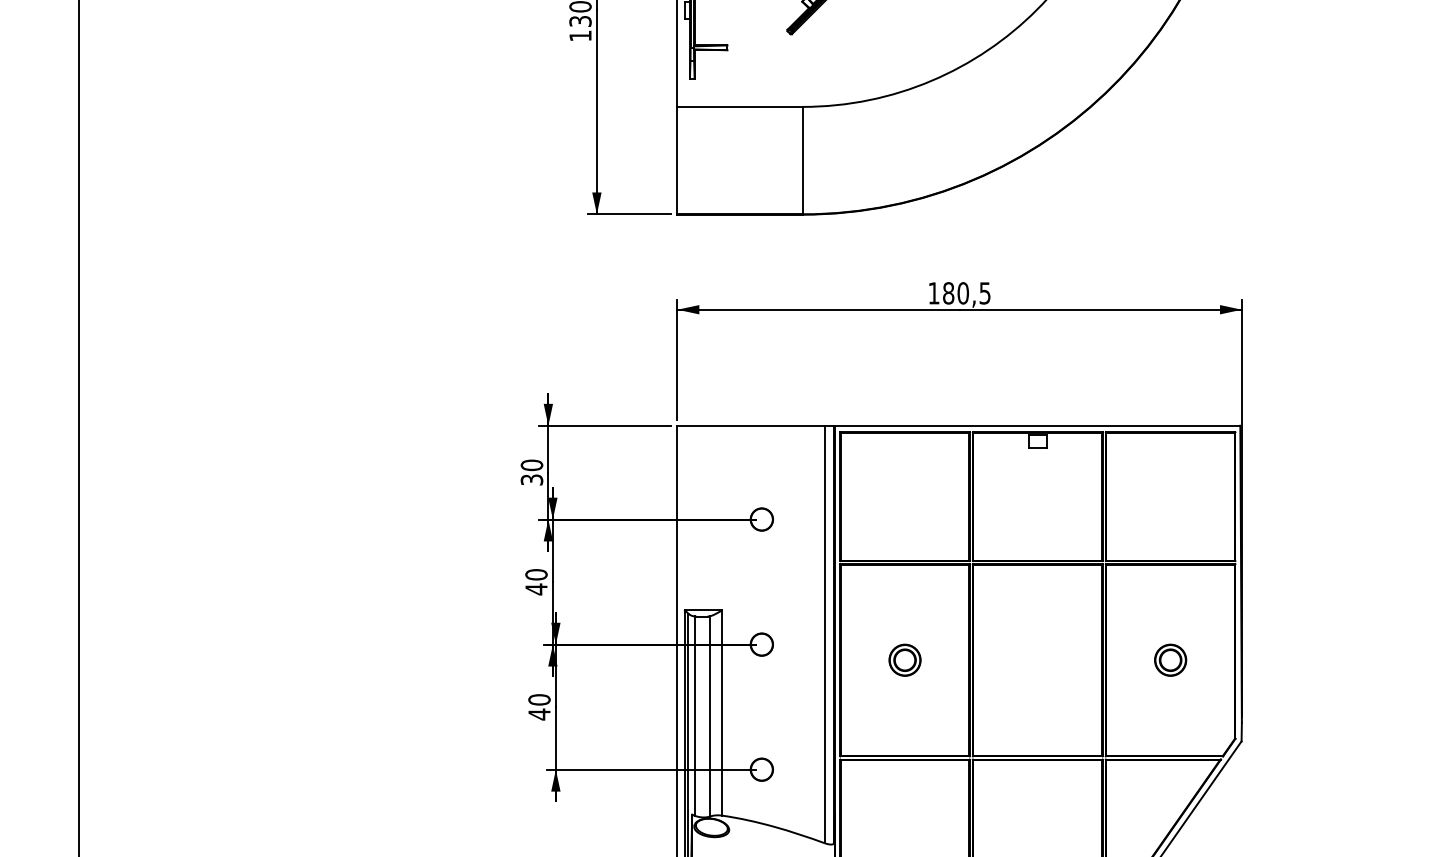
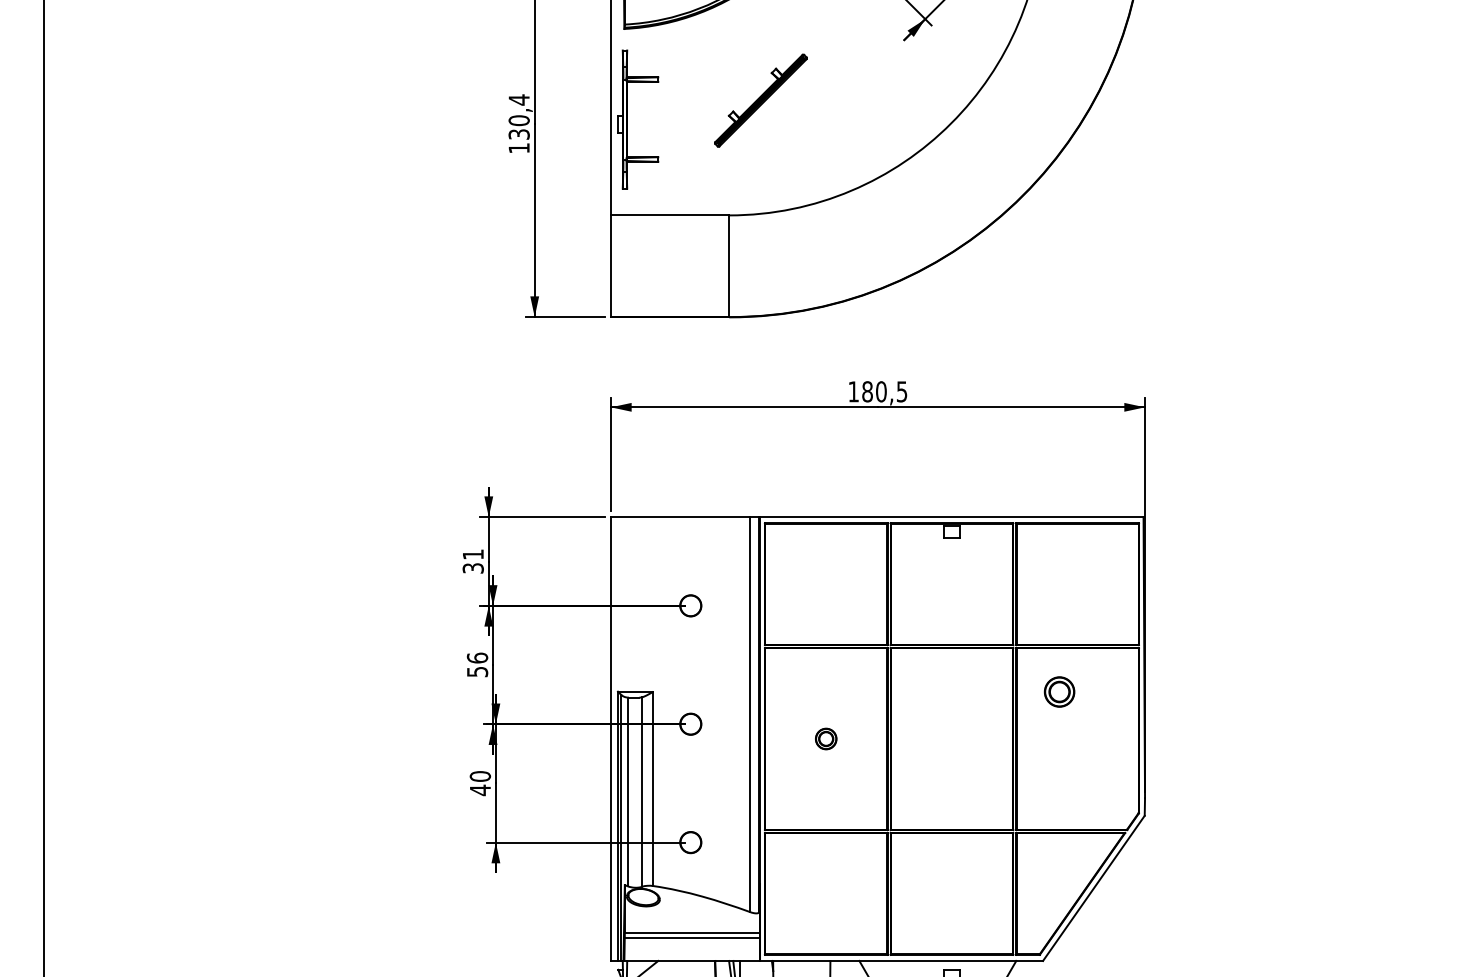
text: (531, 465) -> (472, 554), 30 -> 31
text: (536, 581) -> (477, 664), 40 -> 56
part: (904, 659) -> (825, 738), size x0.7
part: (1170, 659) -> (1059, 691), moved

